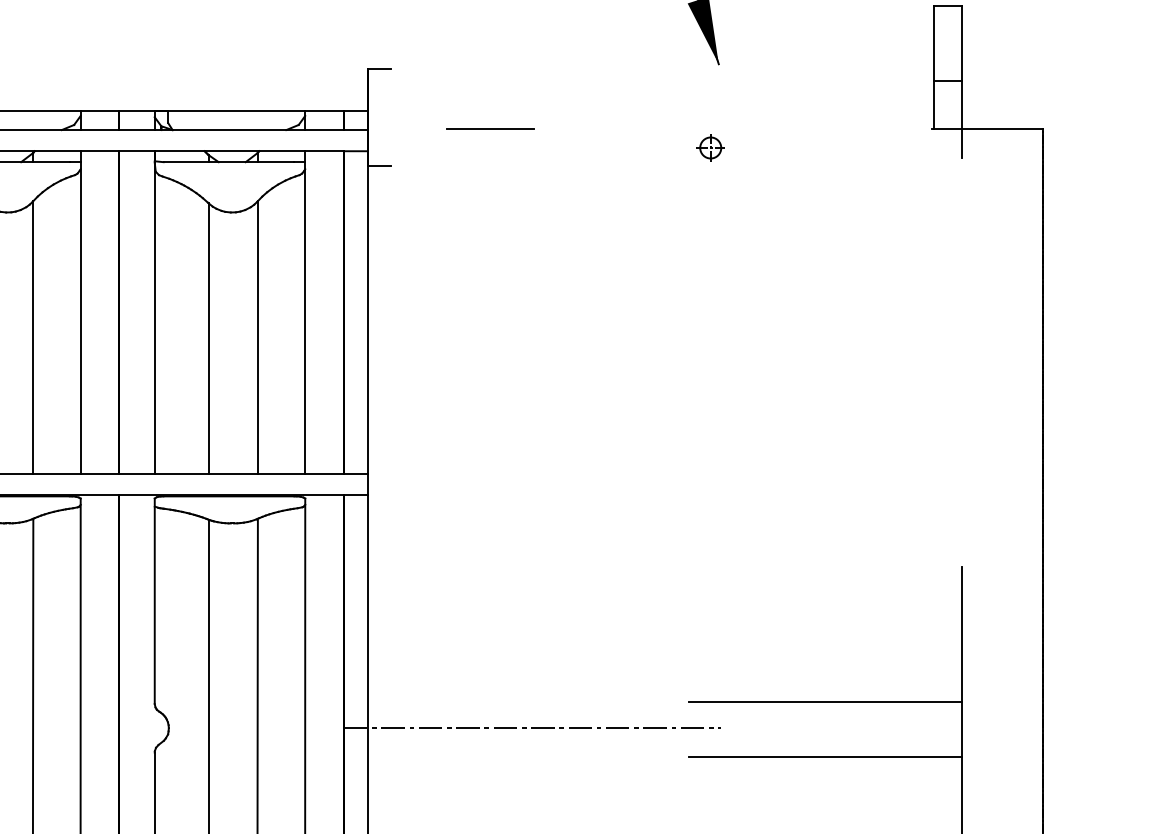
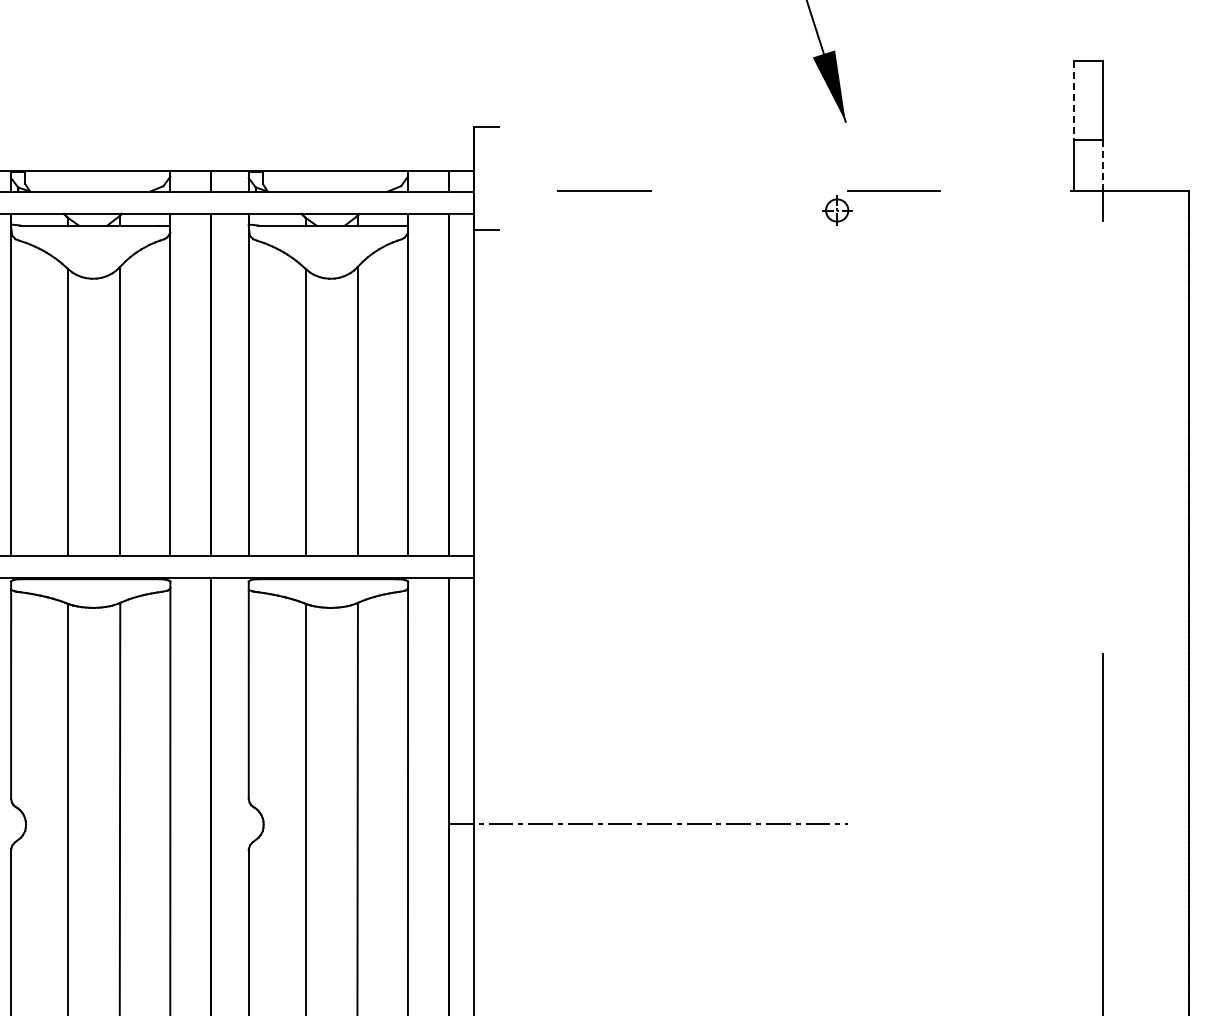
line: (934, 44) -> (1073, 100), solid -> dashed
line: (962, 105) -> (1103, 165), solid -> dashed
line: (763, 129) -> (893, 190), added
line: (825, 701) -> (958, 796), removed
line: (825, 757) -> (958, 855), removed

